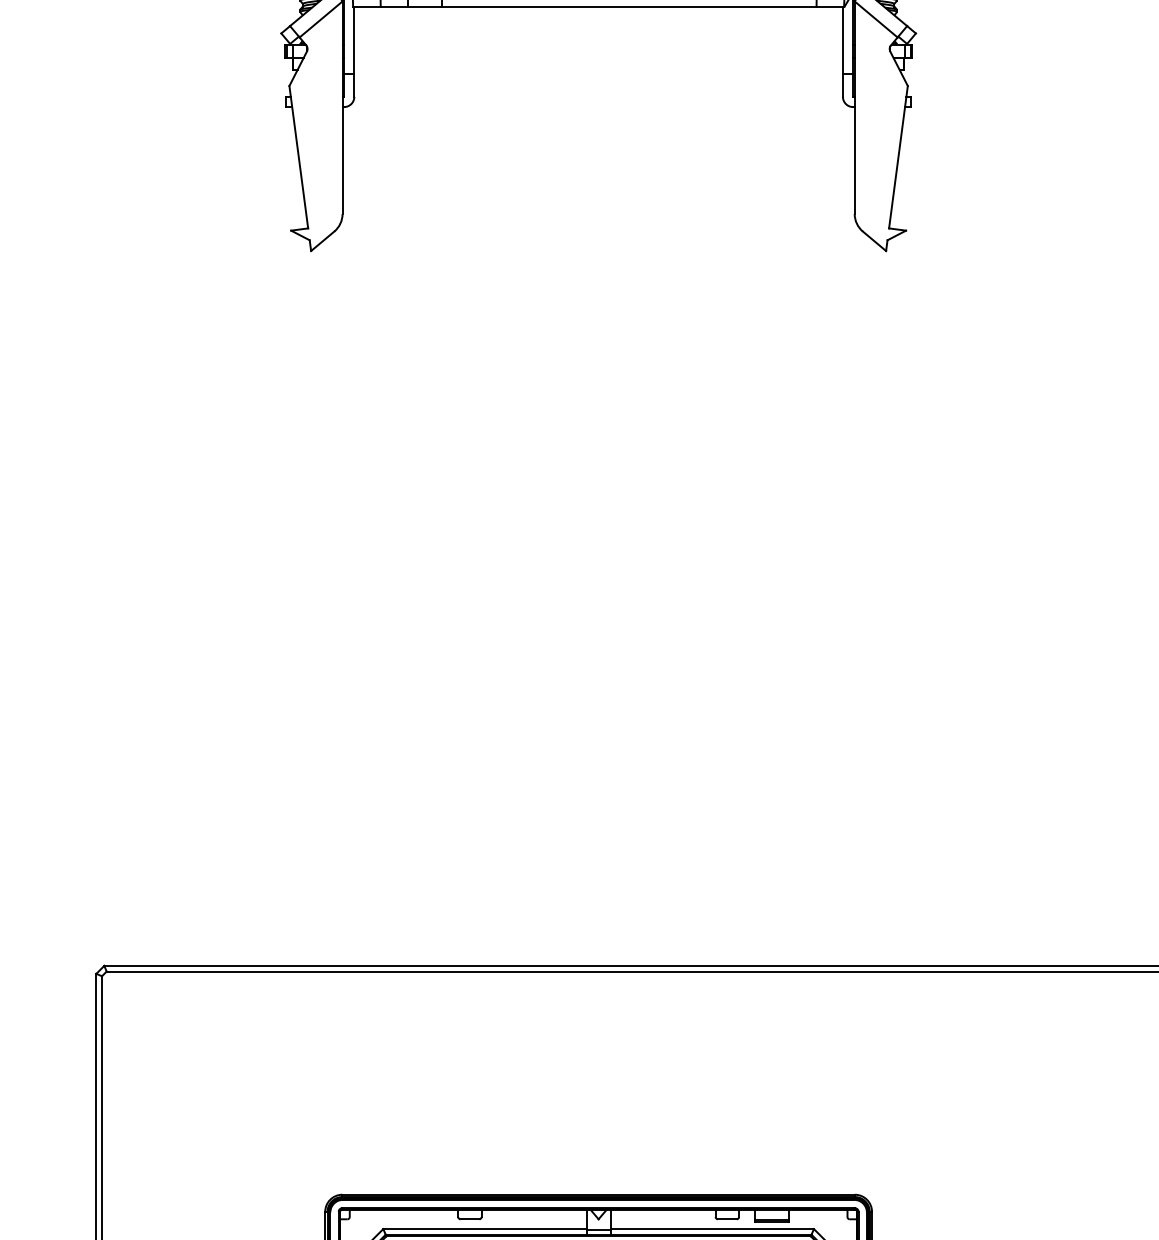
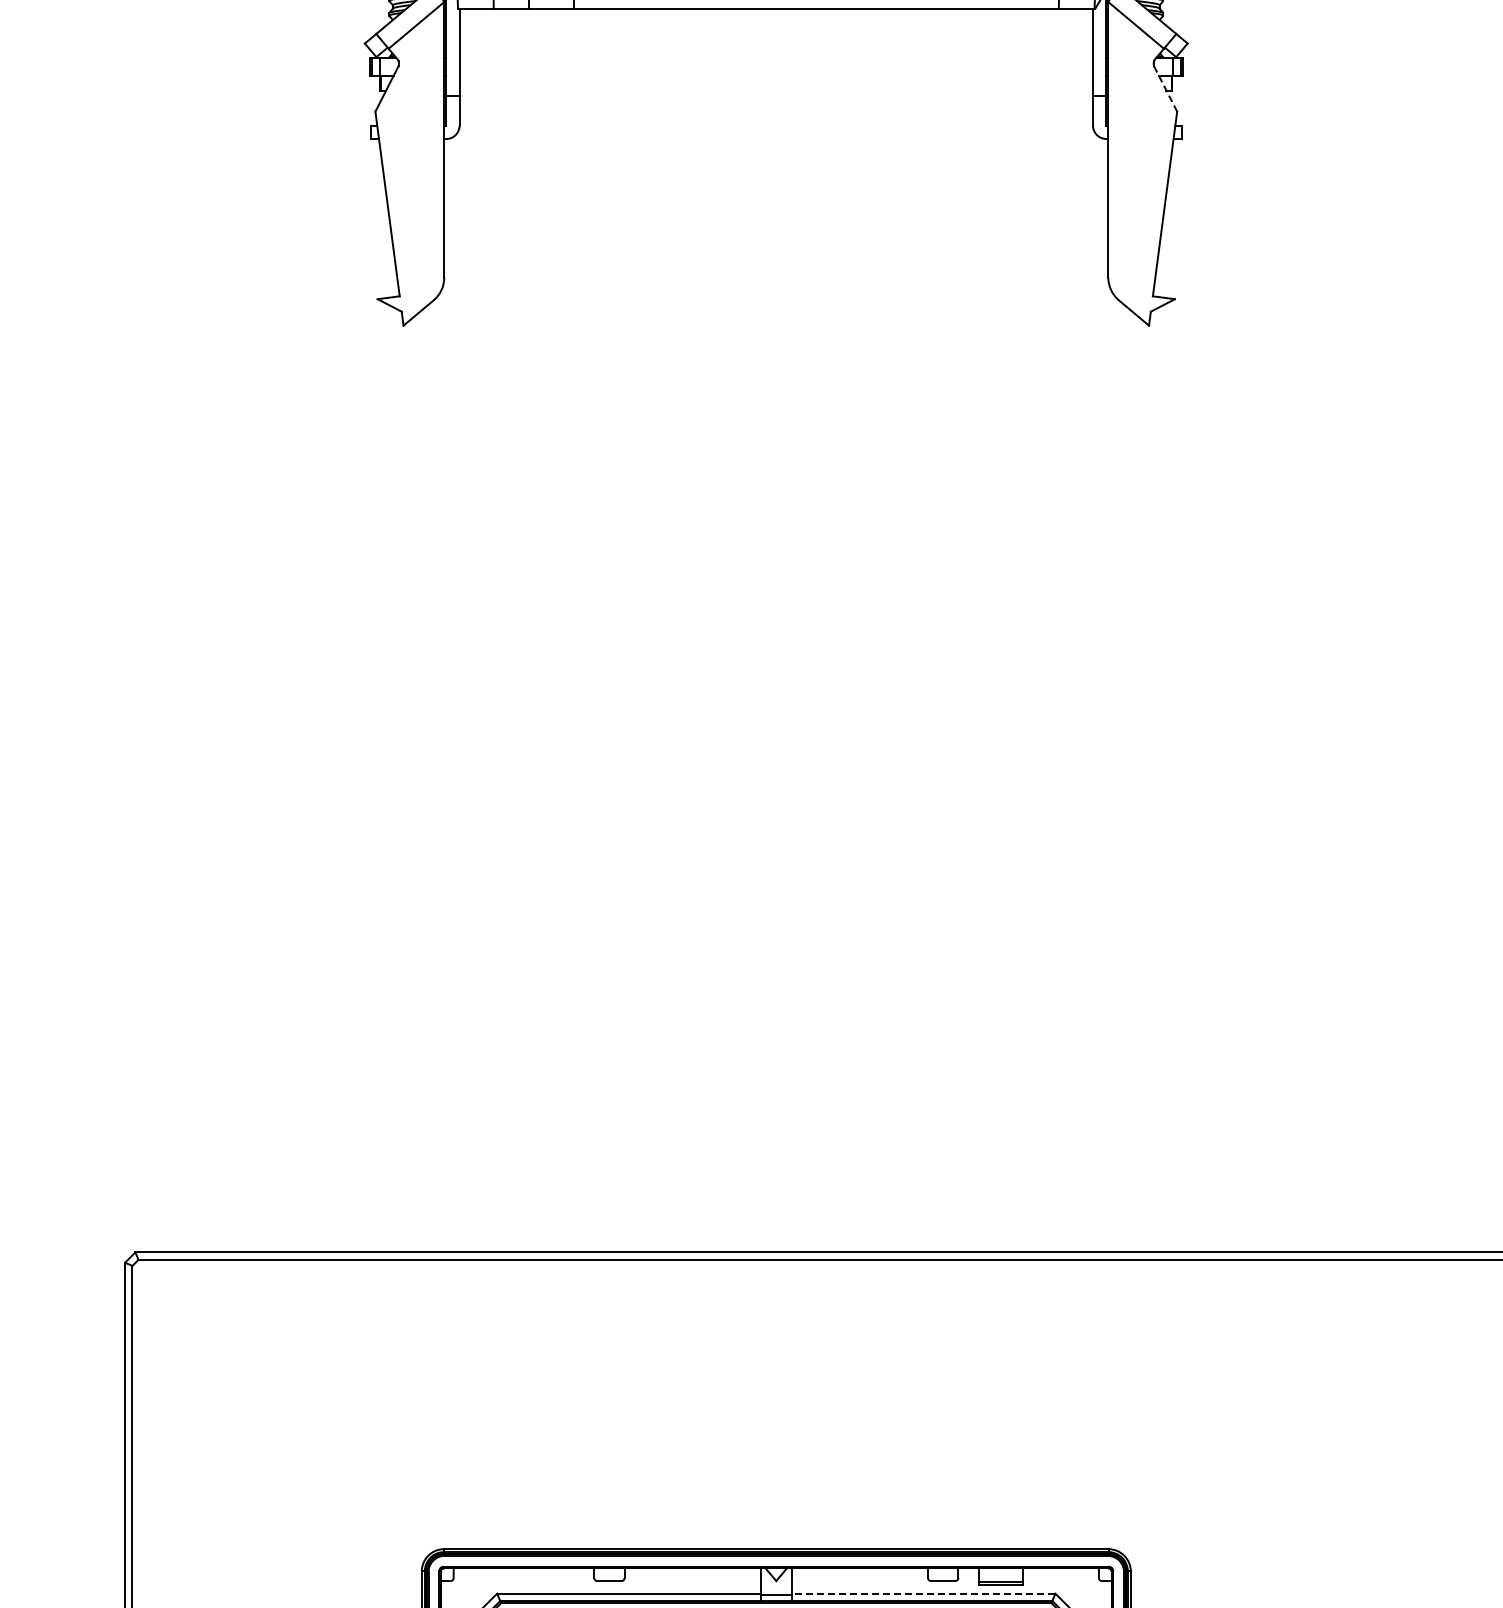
line: (898, 68) -> (1165, 88), solid -> dashed
line: (712, 1228) -> (923, 1593), solid -> dashed

